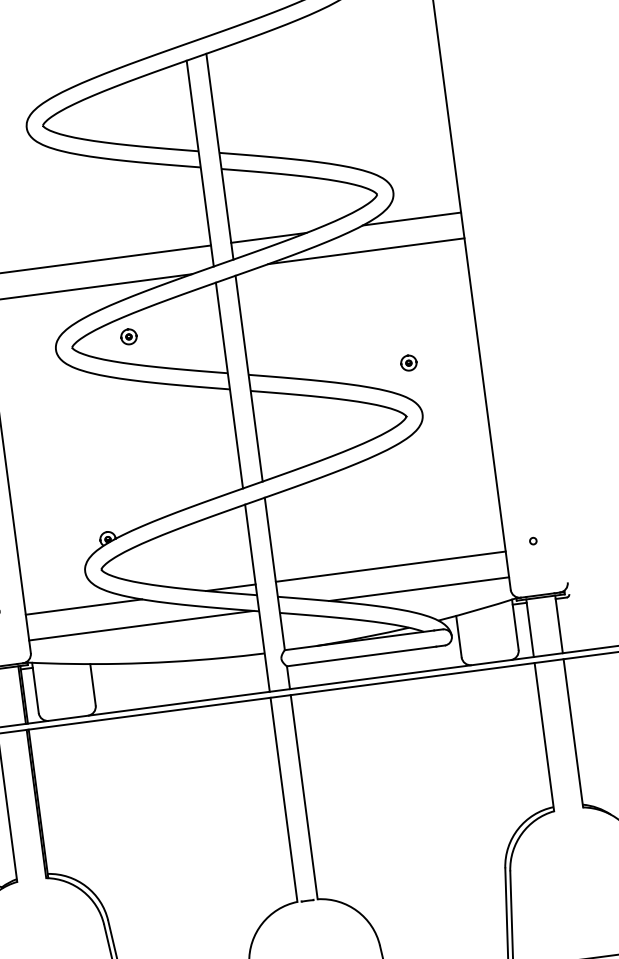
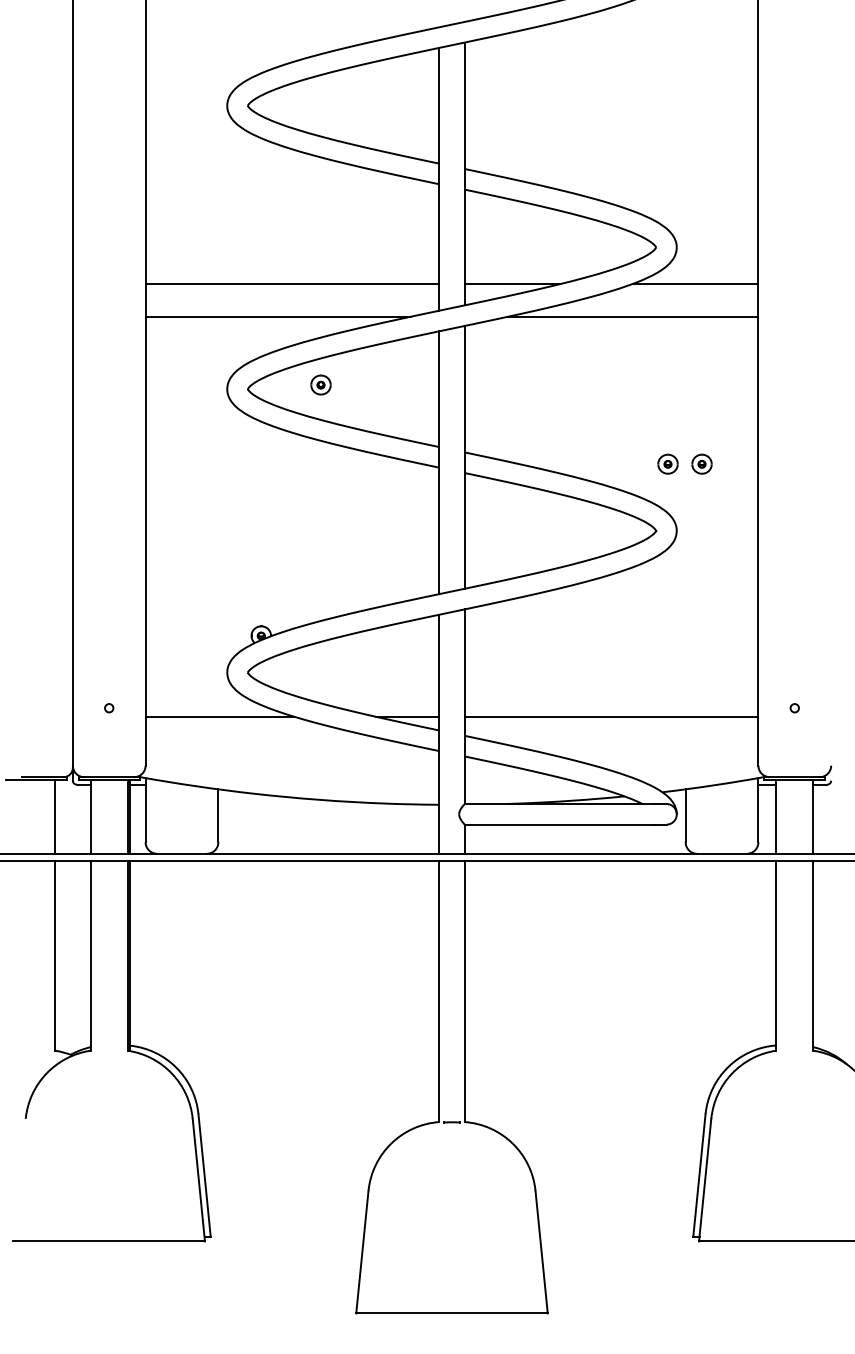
part: (435, 359) -> (701, 463), added
line: (419, 589) -> (643, 749), removed
line: (141, 625) -> (288, 749), removed

